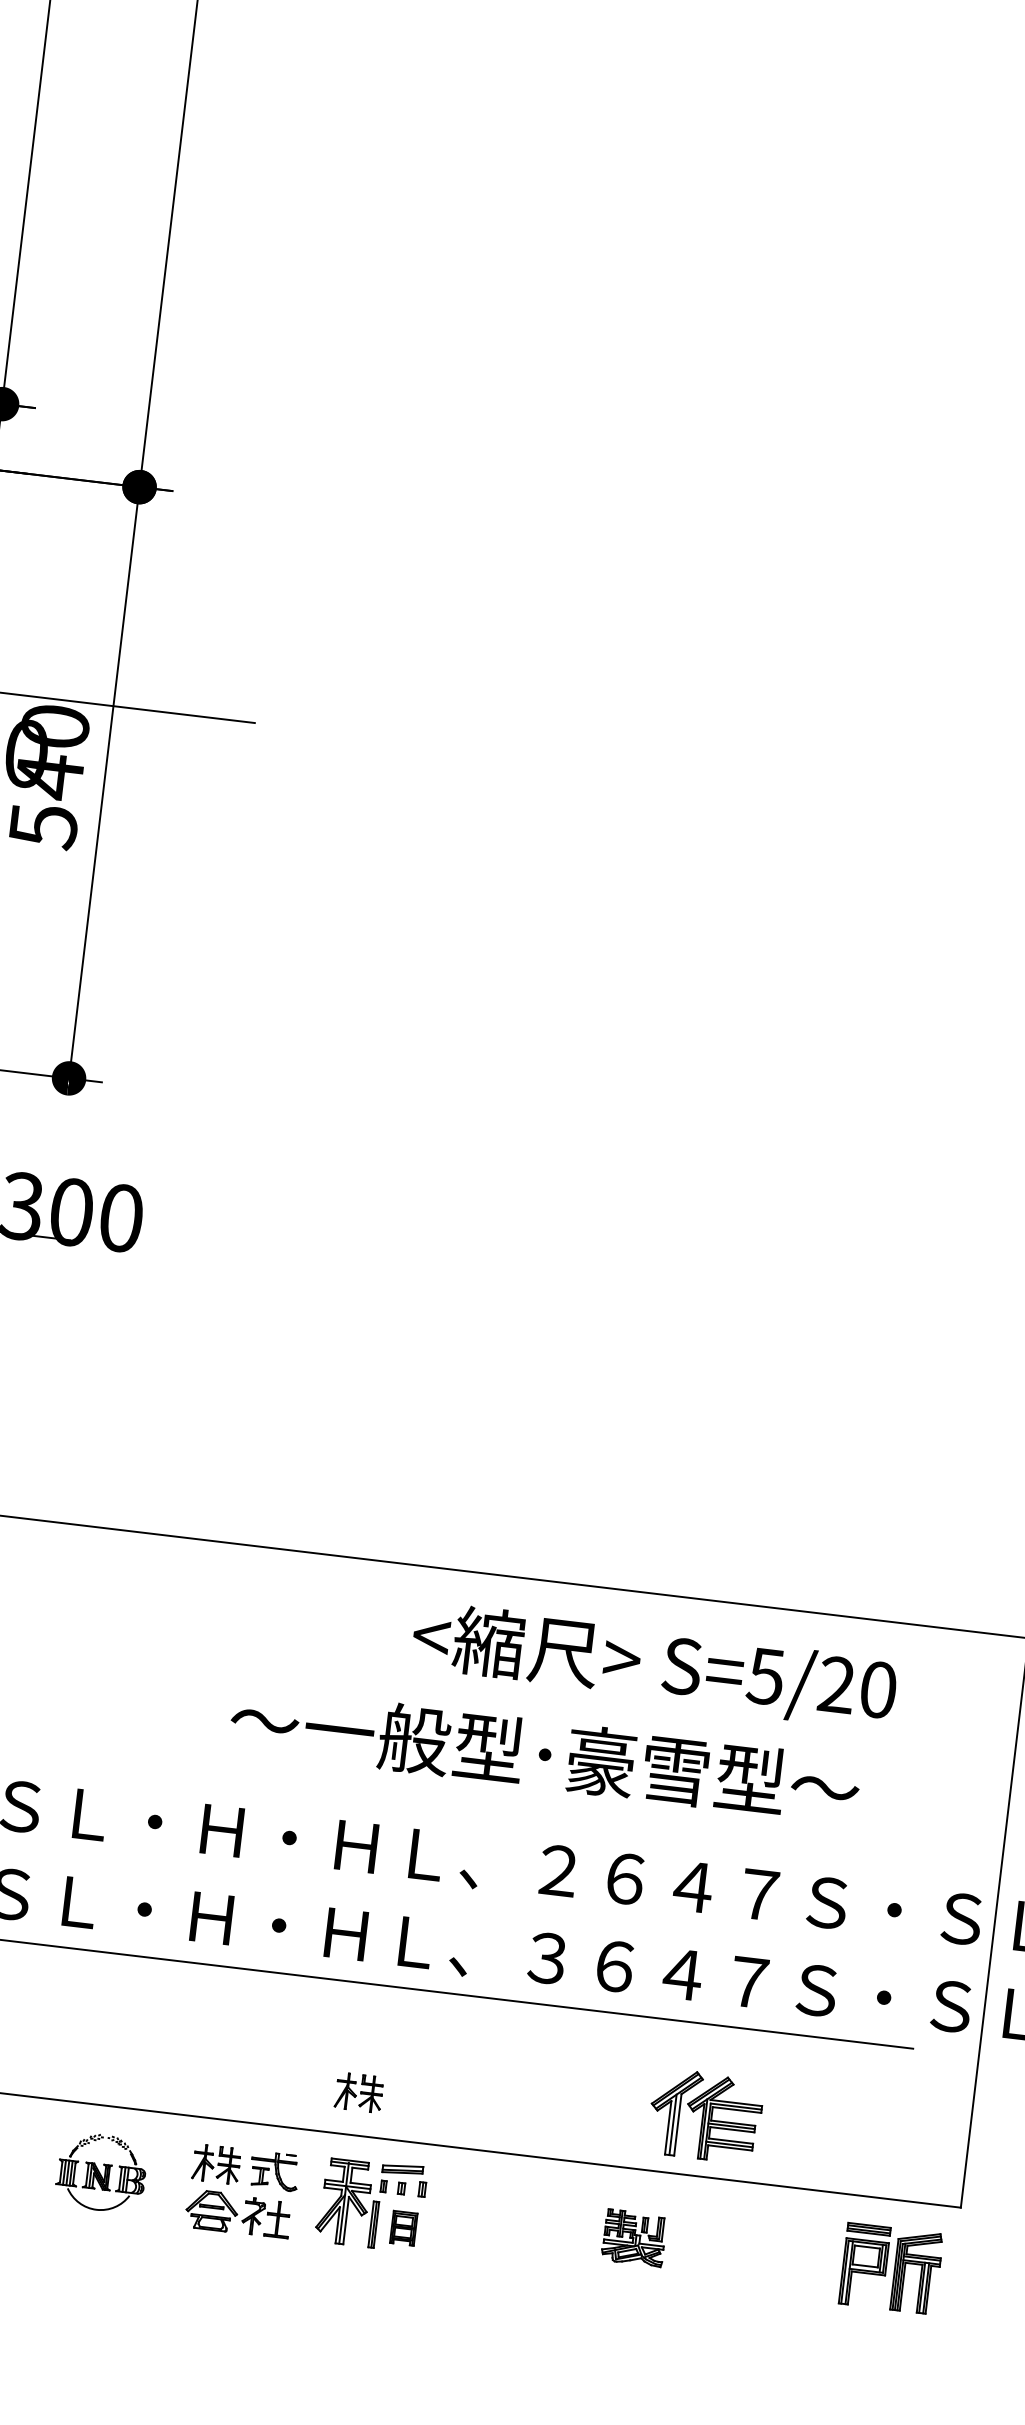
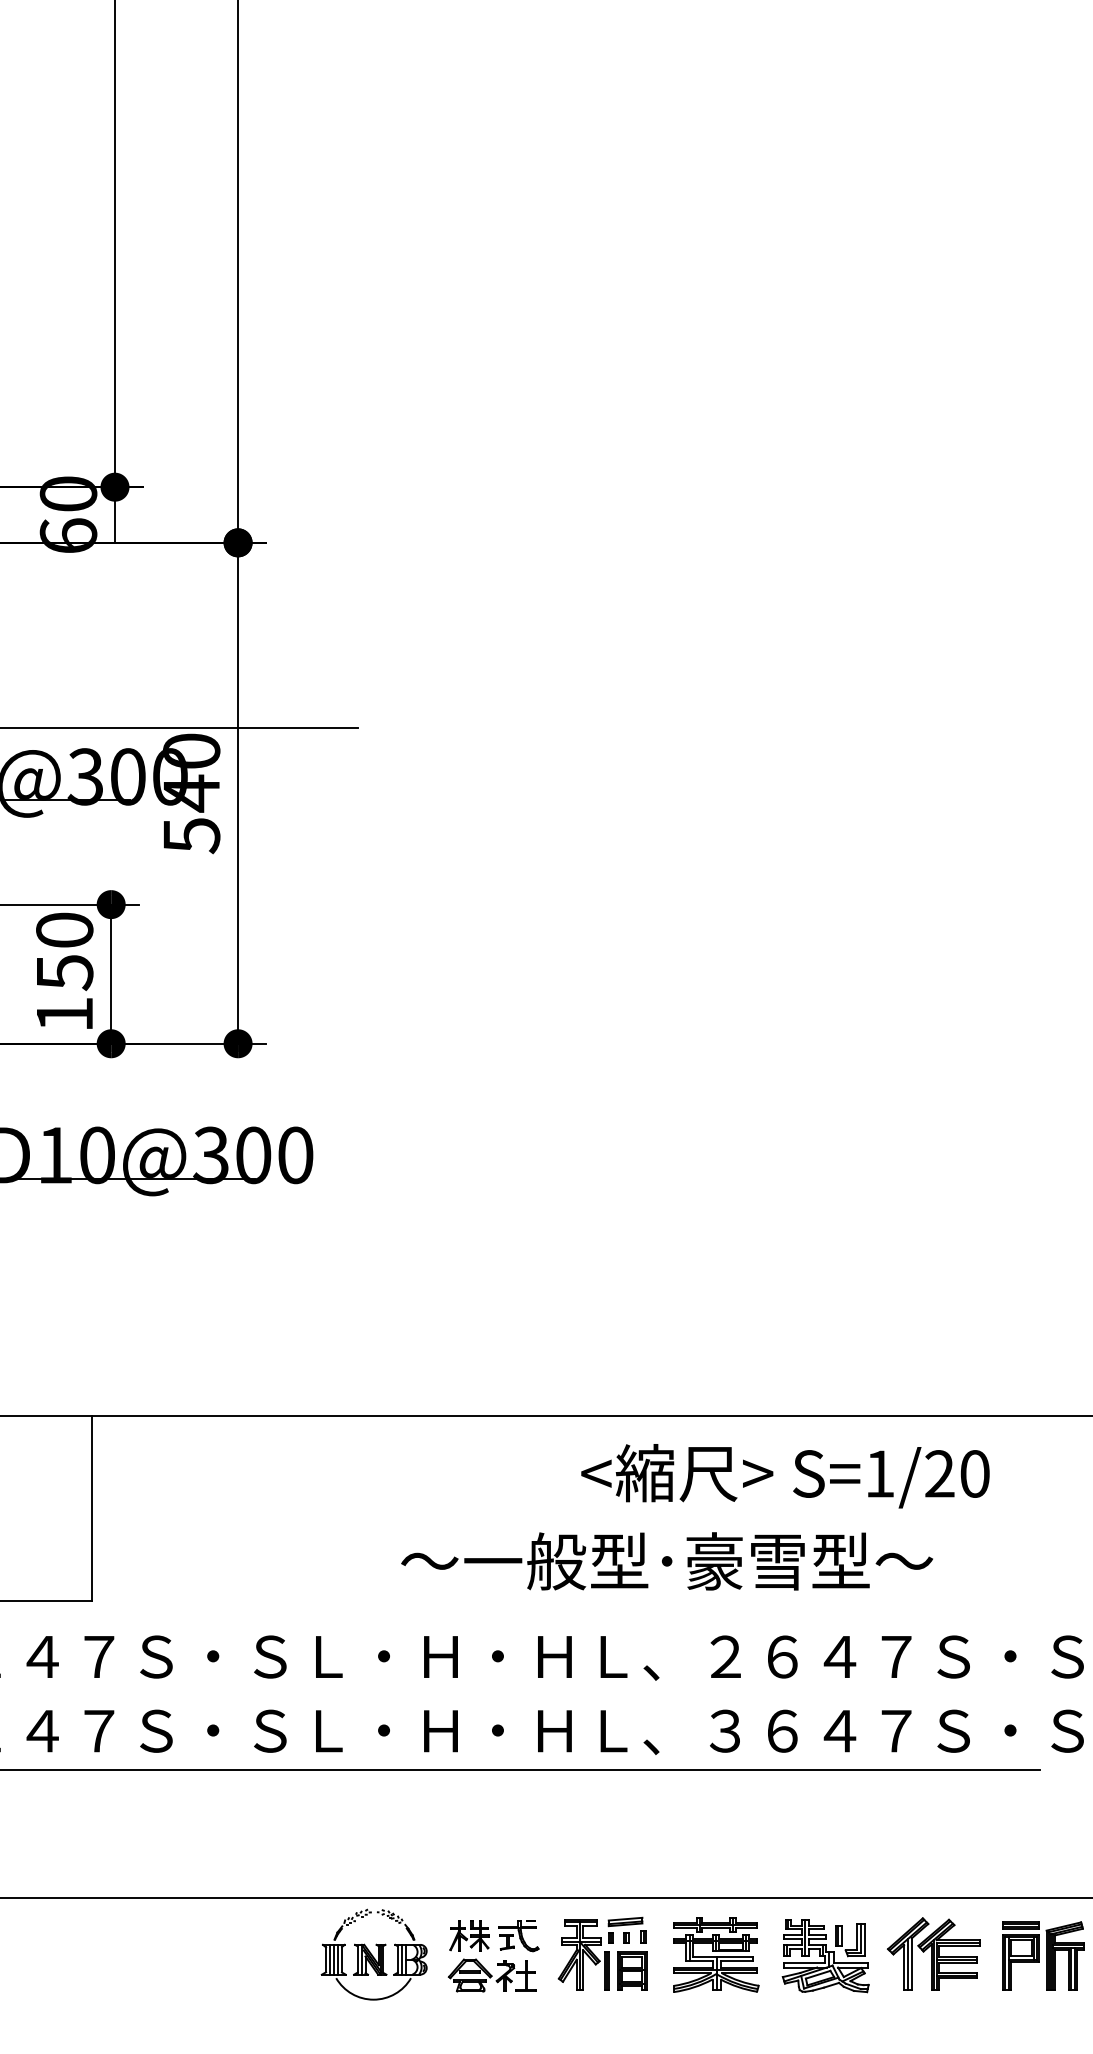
text: (765, 1675) -> (879, 1473), S=5/20 -> S=1/20
text: (544, 1754) -> (666, 1561), moved
part: (359, 2091) -> (581, 1861), removed
part: (704, 2115) -> (933, 1953), moved
part: (100, 2172) -> (373, 1954), size x1.43
part: (505, 2220) -> (716, 1954), added
part: (404, 2227) -> (632, 1970), size x1.43
part: (633, 2238) -> (825, 1956), size x1.67

